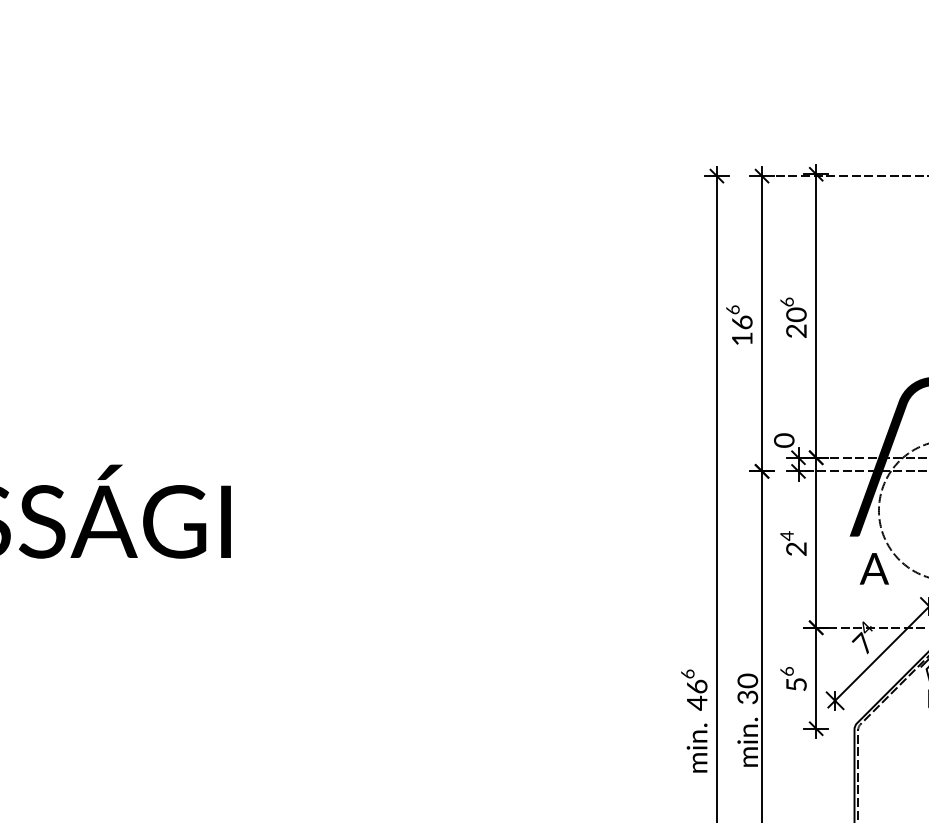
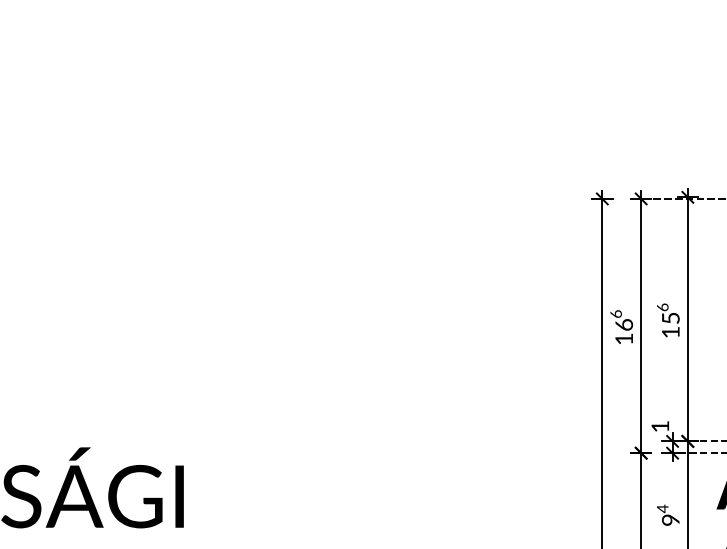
text: (796, 322) -> (670, 324), 20 -> 15
text: (784, 440) -> (660, 426), 0 -> 1
text: (796, 548) -> (670, 519), 2 -> 9

